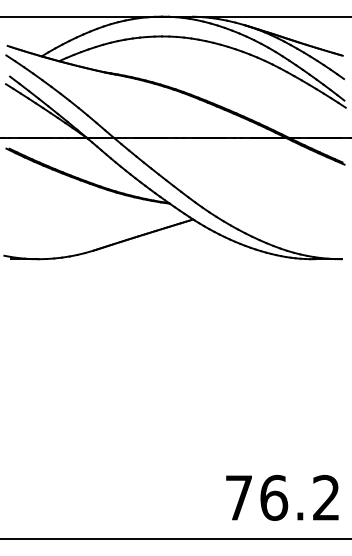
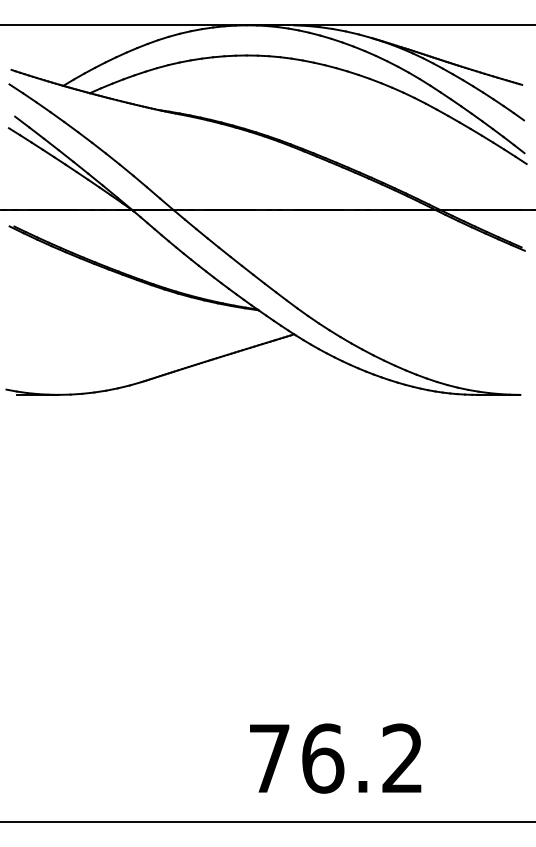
text: (282, 497) -> (335, 757), moved

